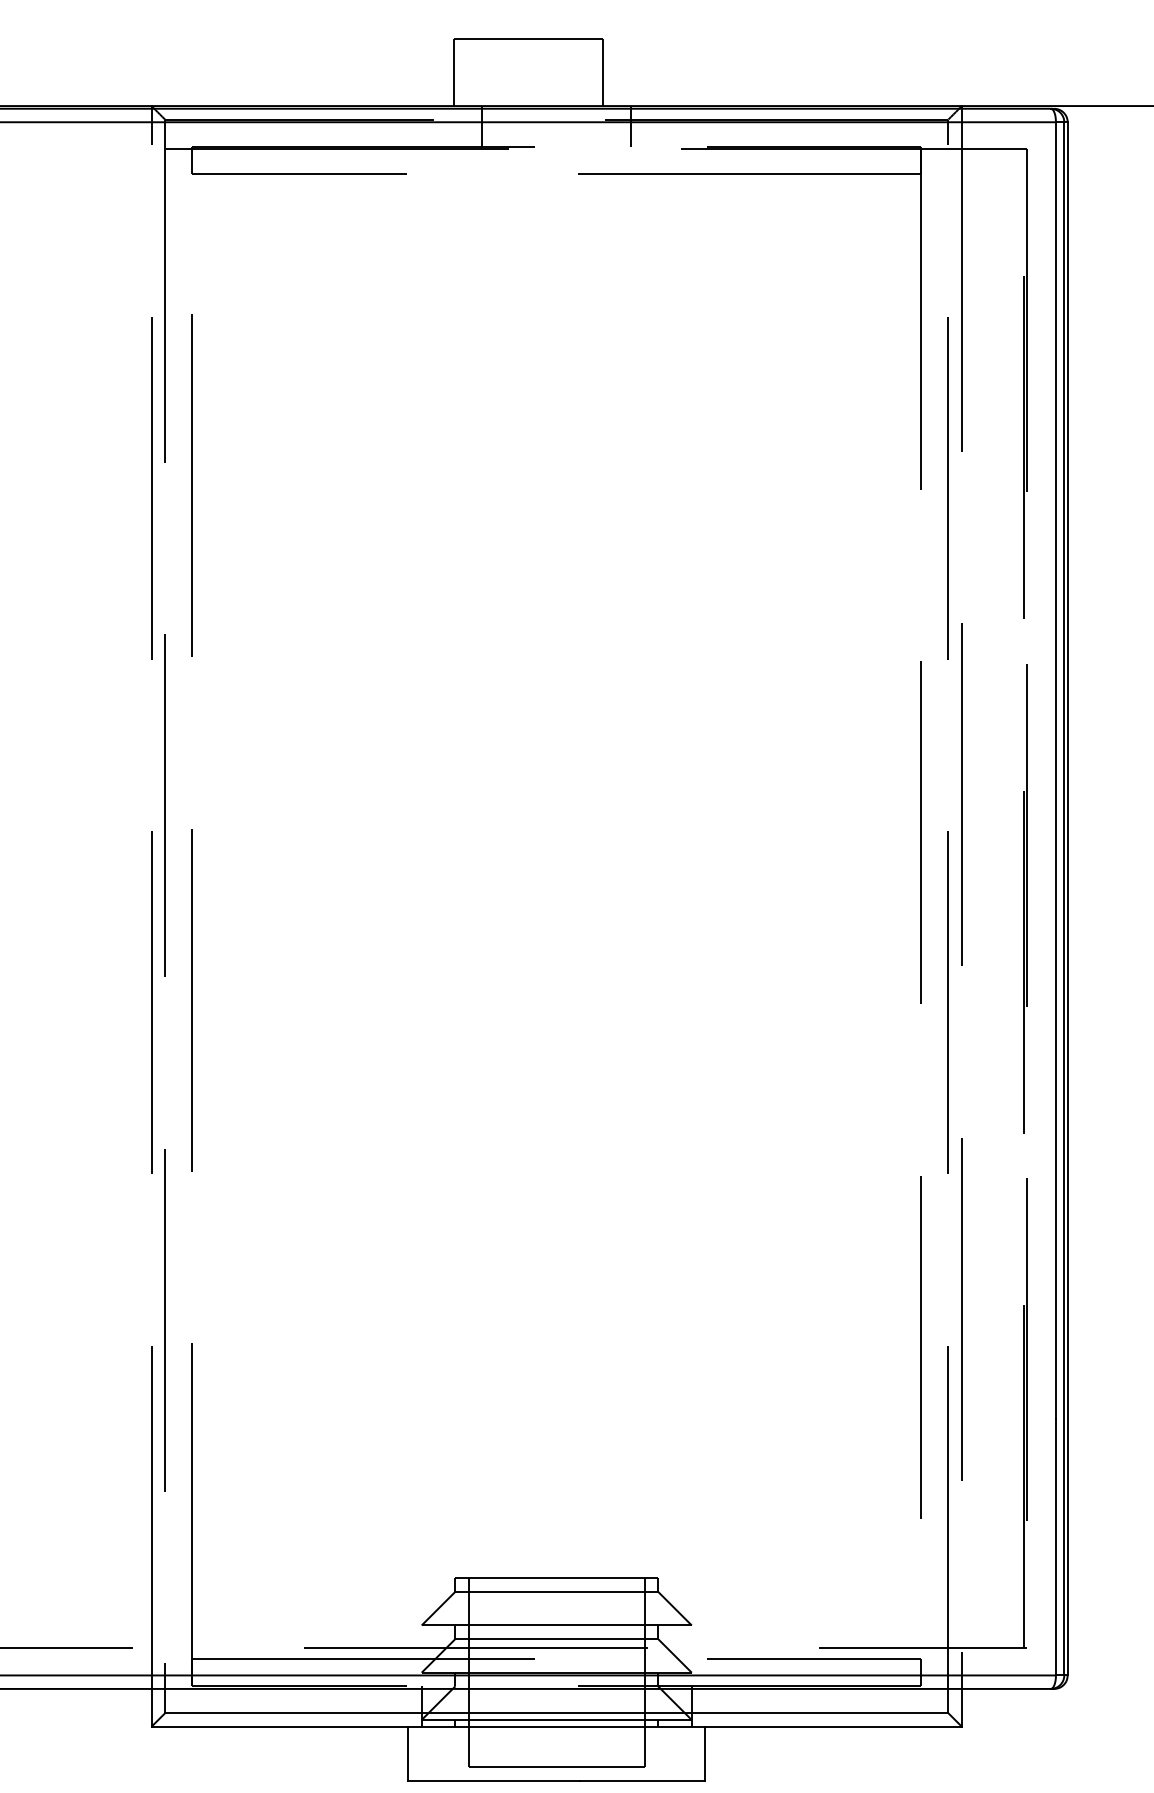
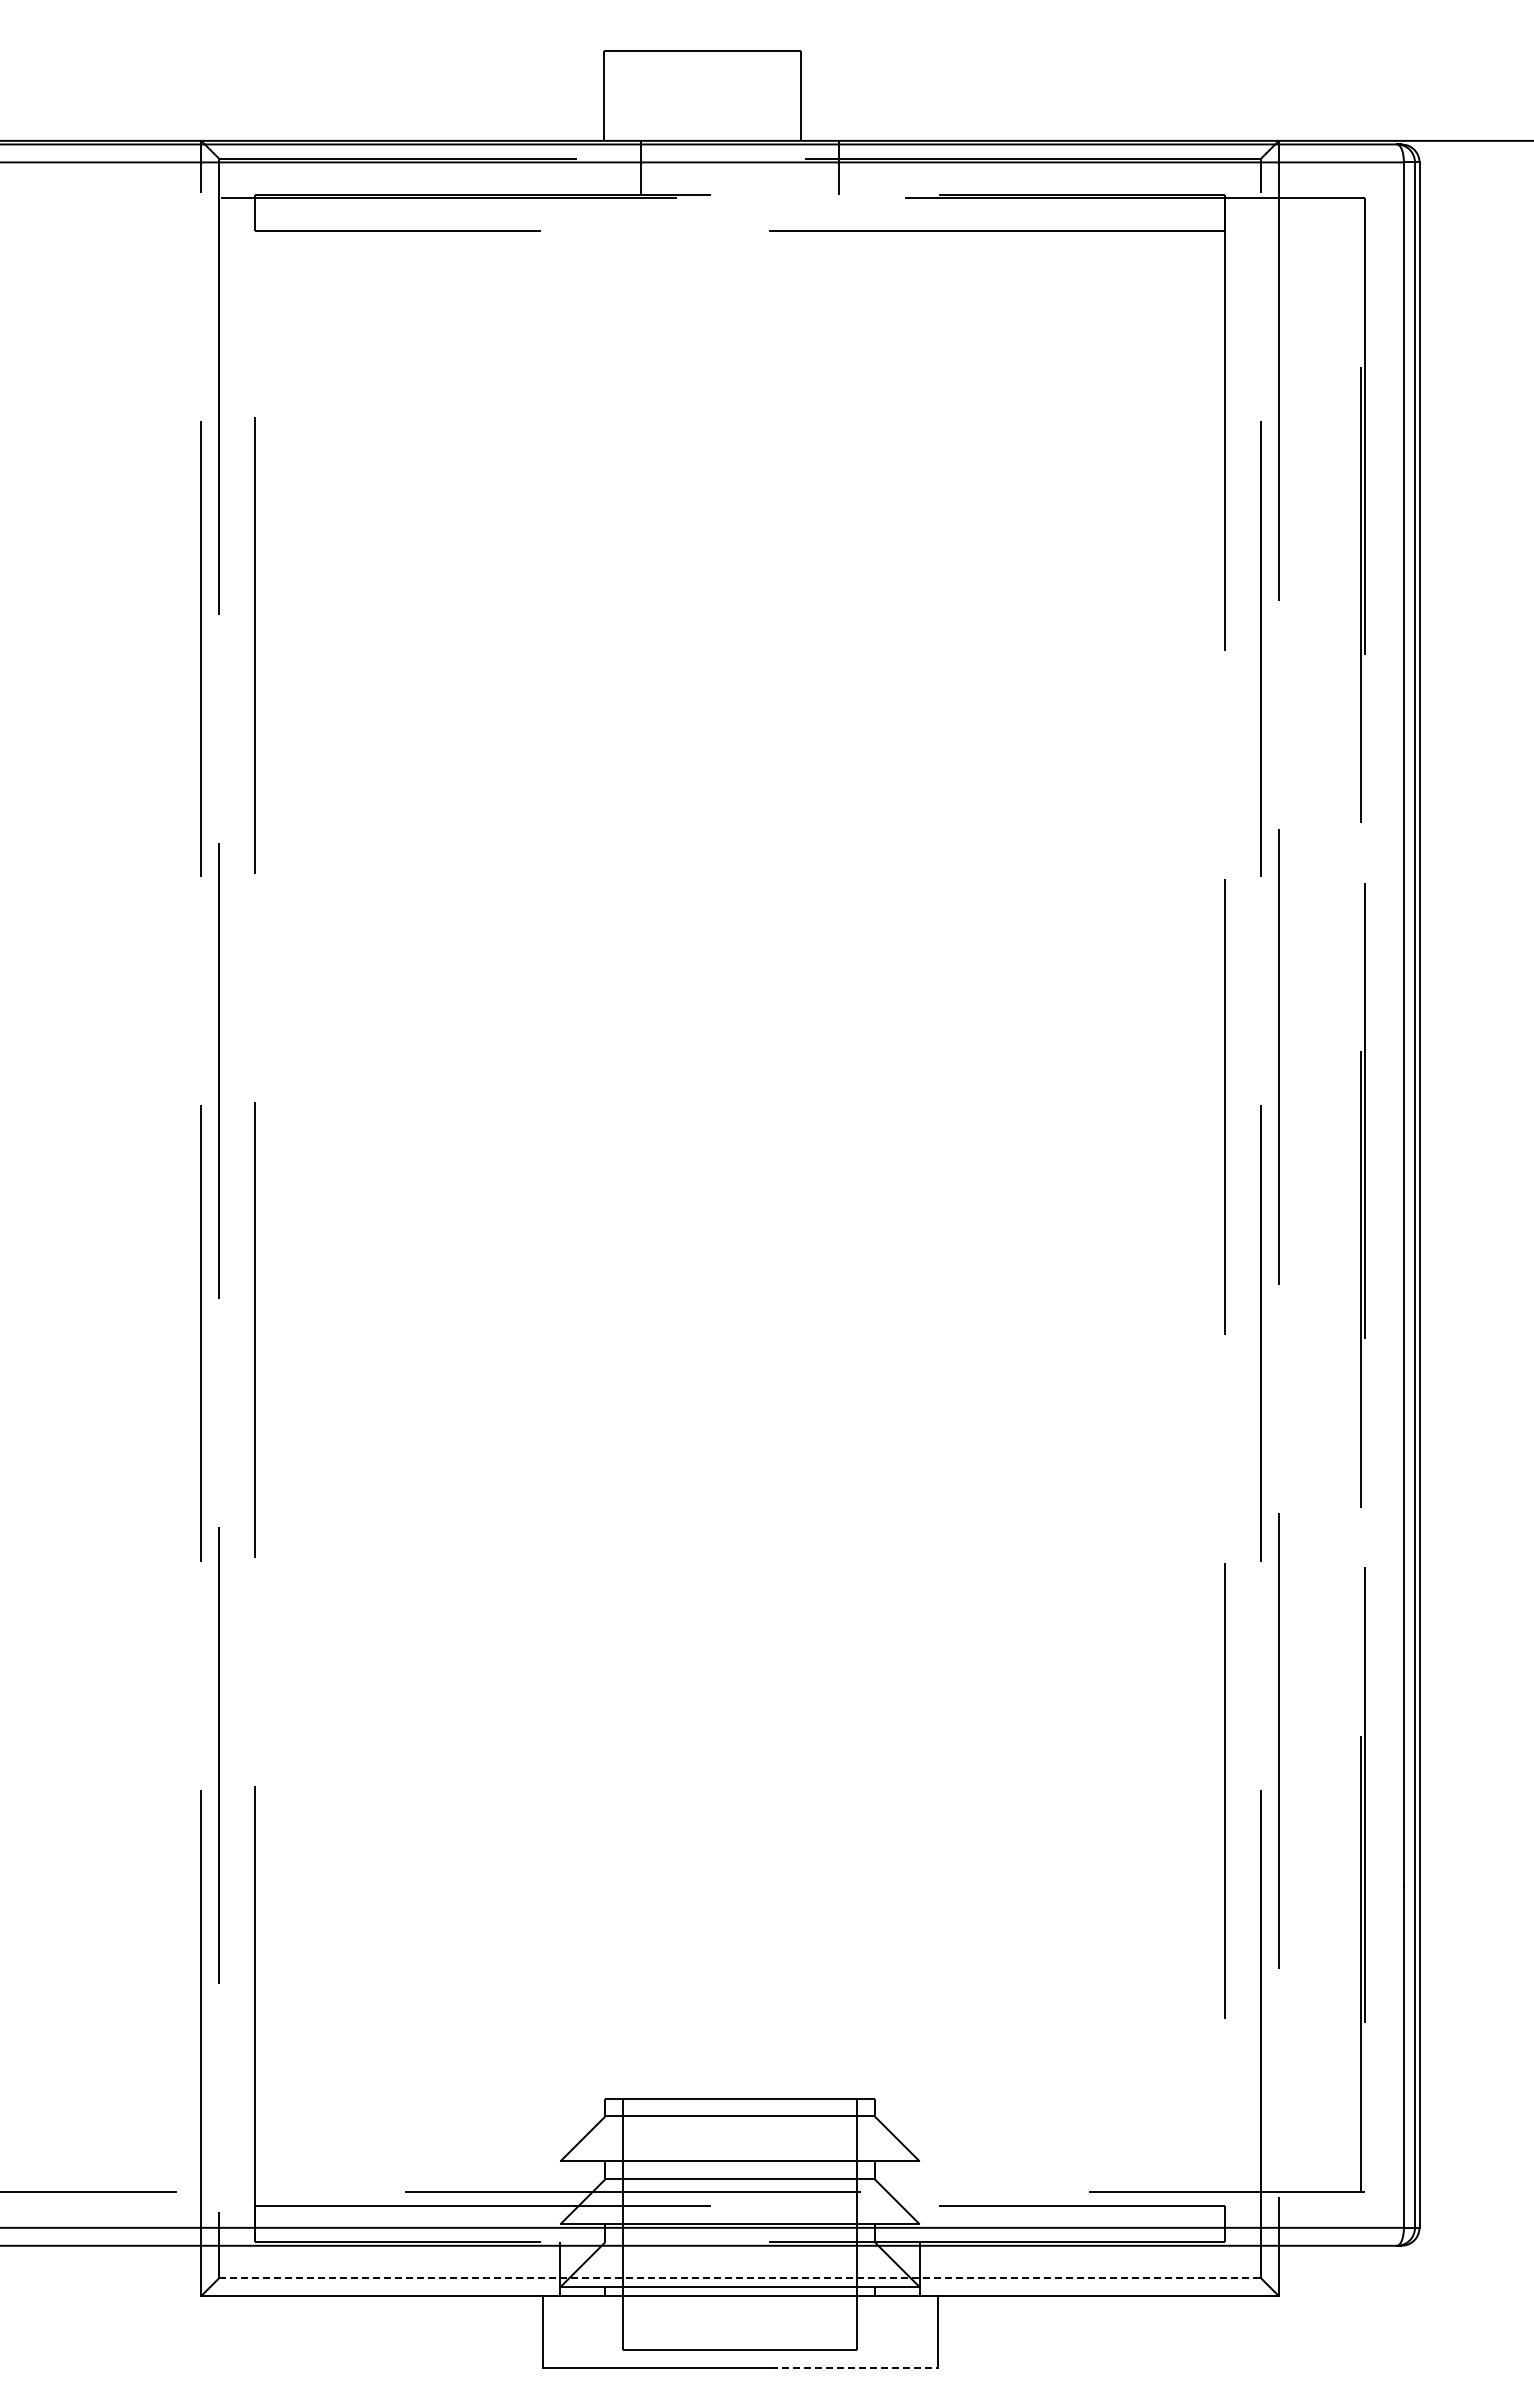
line: (557, 1713) -> (740, 2278), solid -> dashed
line: (643, 1780) -> (855, 2367), solid -> dashed

